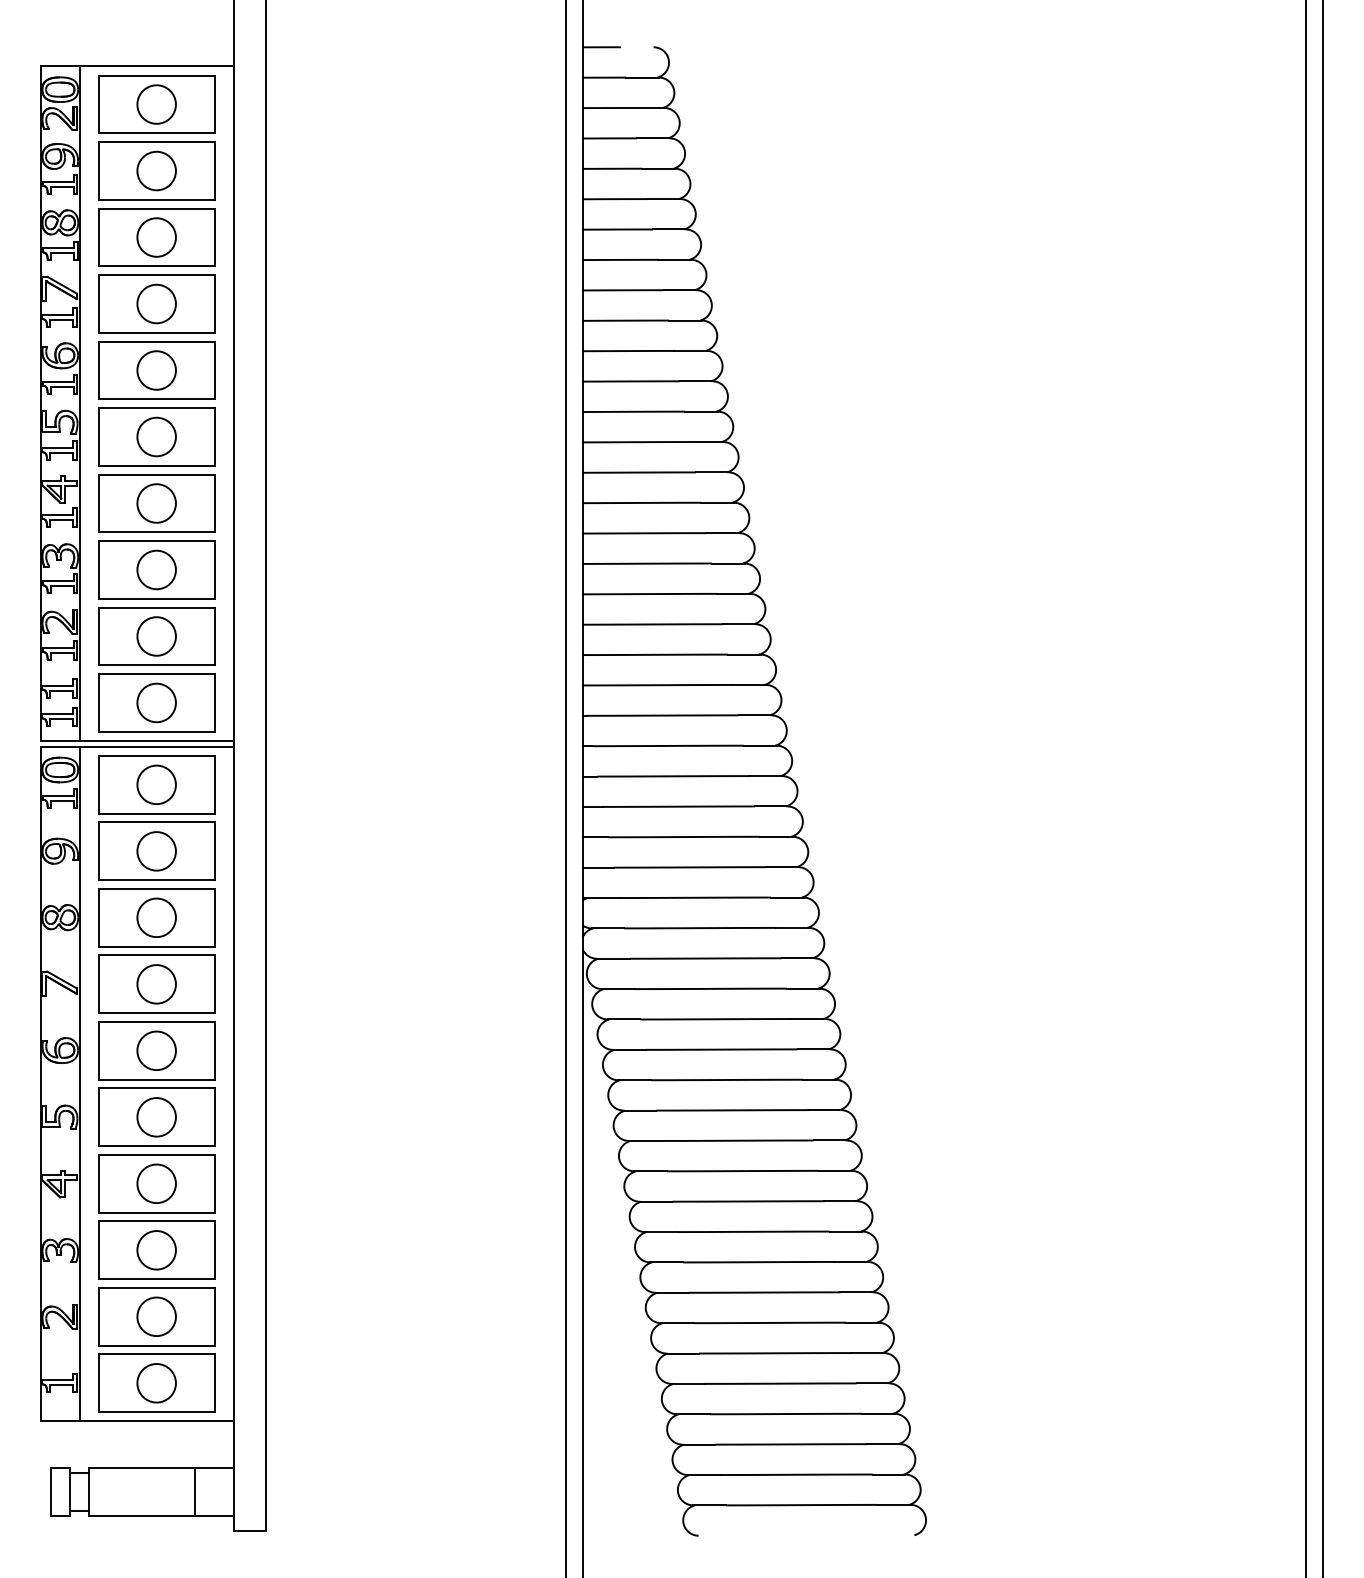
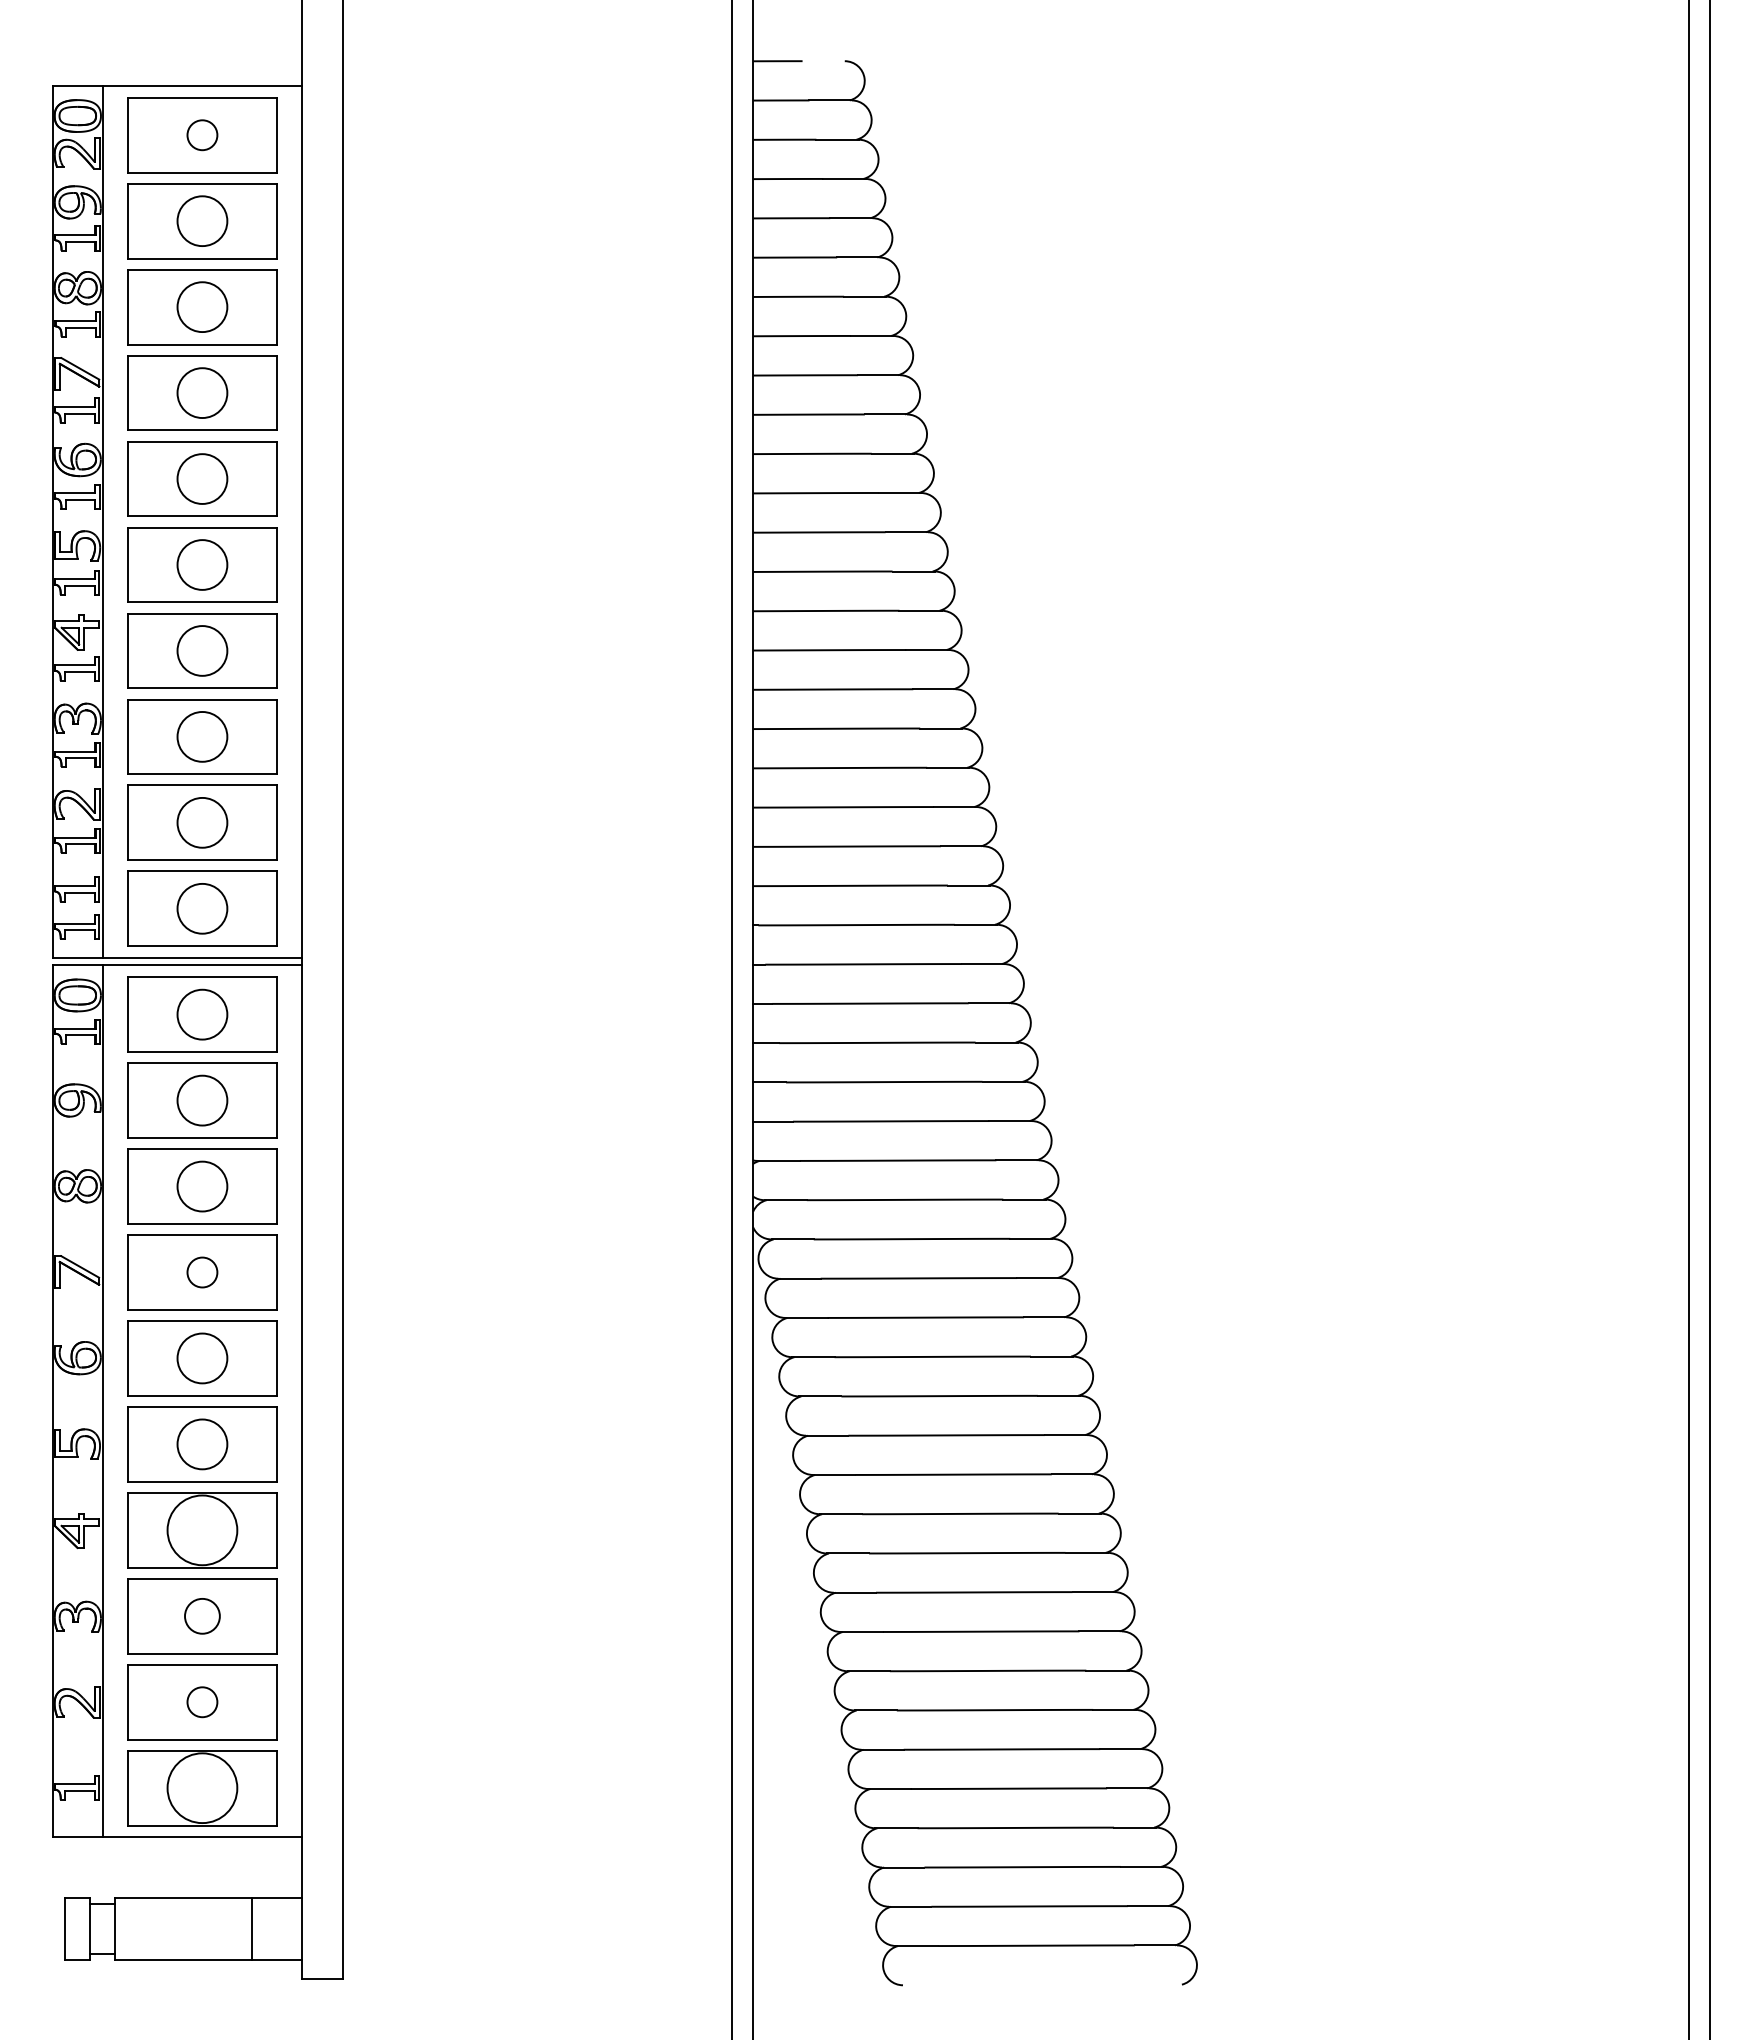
circle: (156, 104) -> (202, 135), size x0.6
circle: (156, 984) -> (202, 1272), size x0.6
circle: (156, 1183) -> (202, 1530), size x1.4
circle: (156, 1250) -> (202, 1616), size x0.7
circle: (156, 1316) -> (202, 1702), size x0.6
circle: (156, 1383) -> (202, 1788), size x1.4

